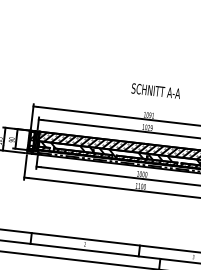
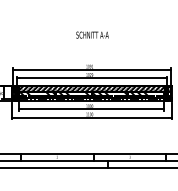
text: (156, 90) -> (92, 34), moved

